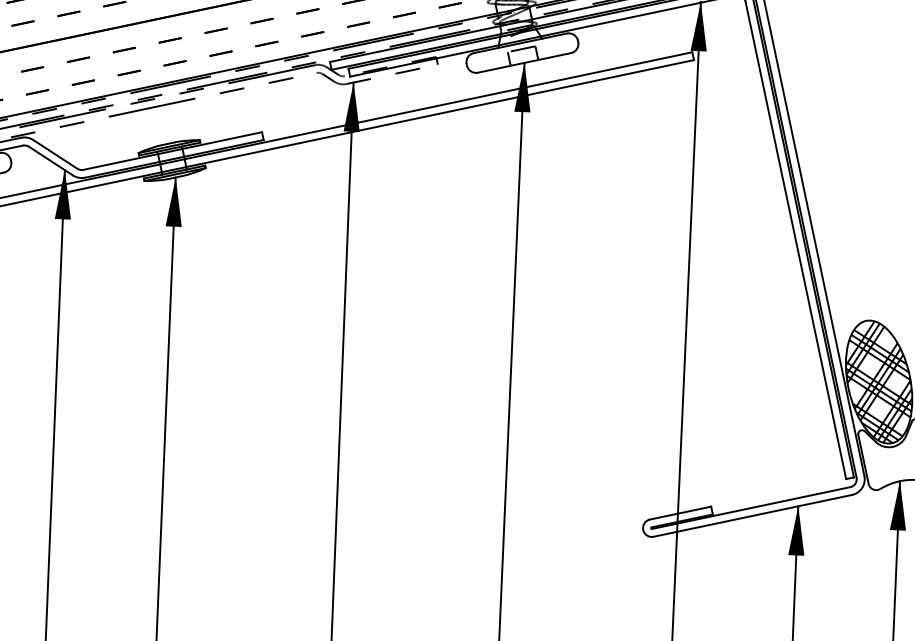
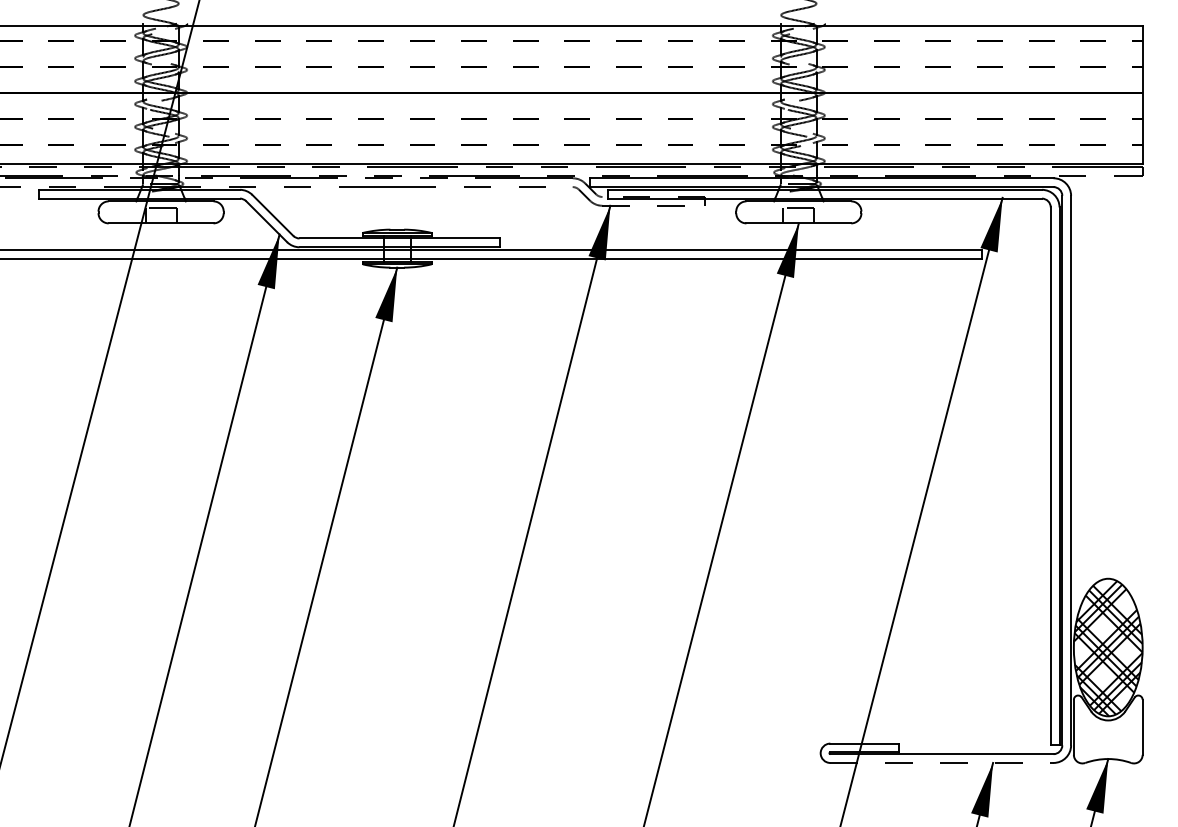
line: (752, 515) -> (941, 762), solid -> dashed

